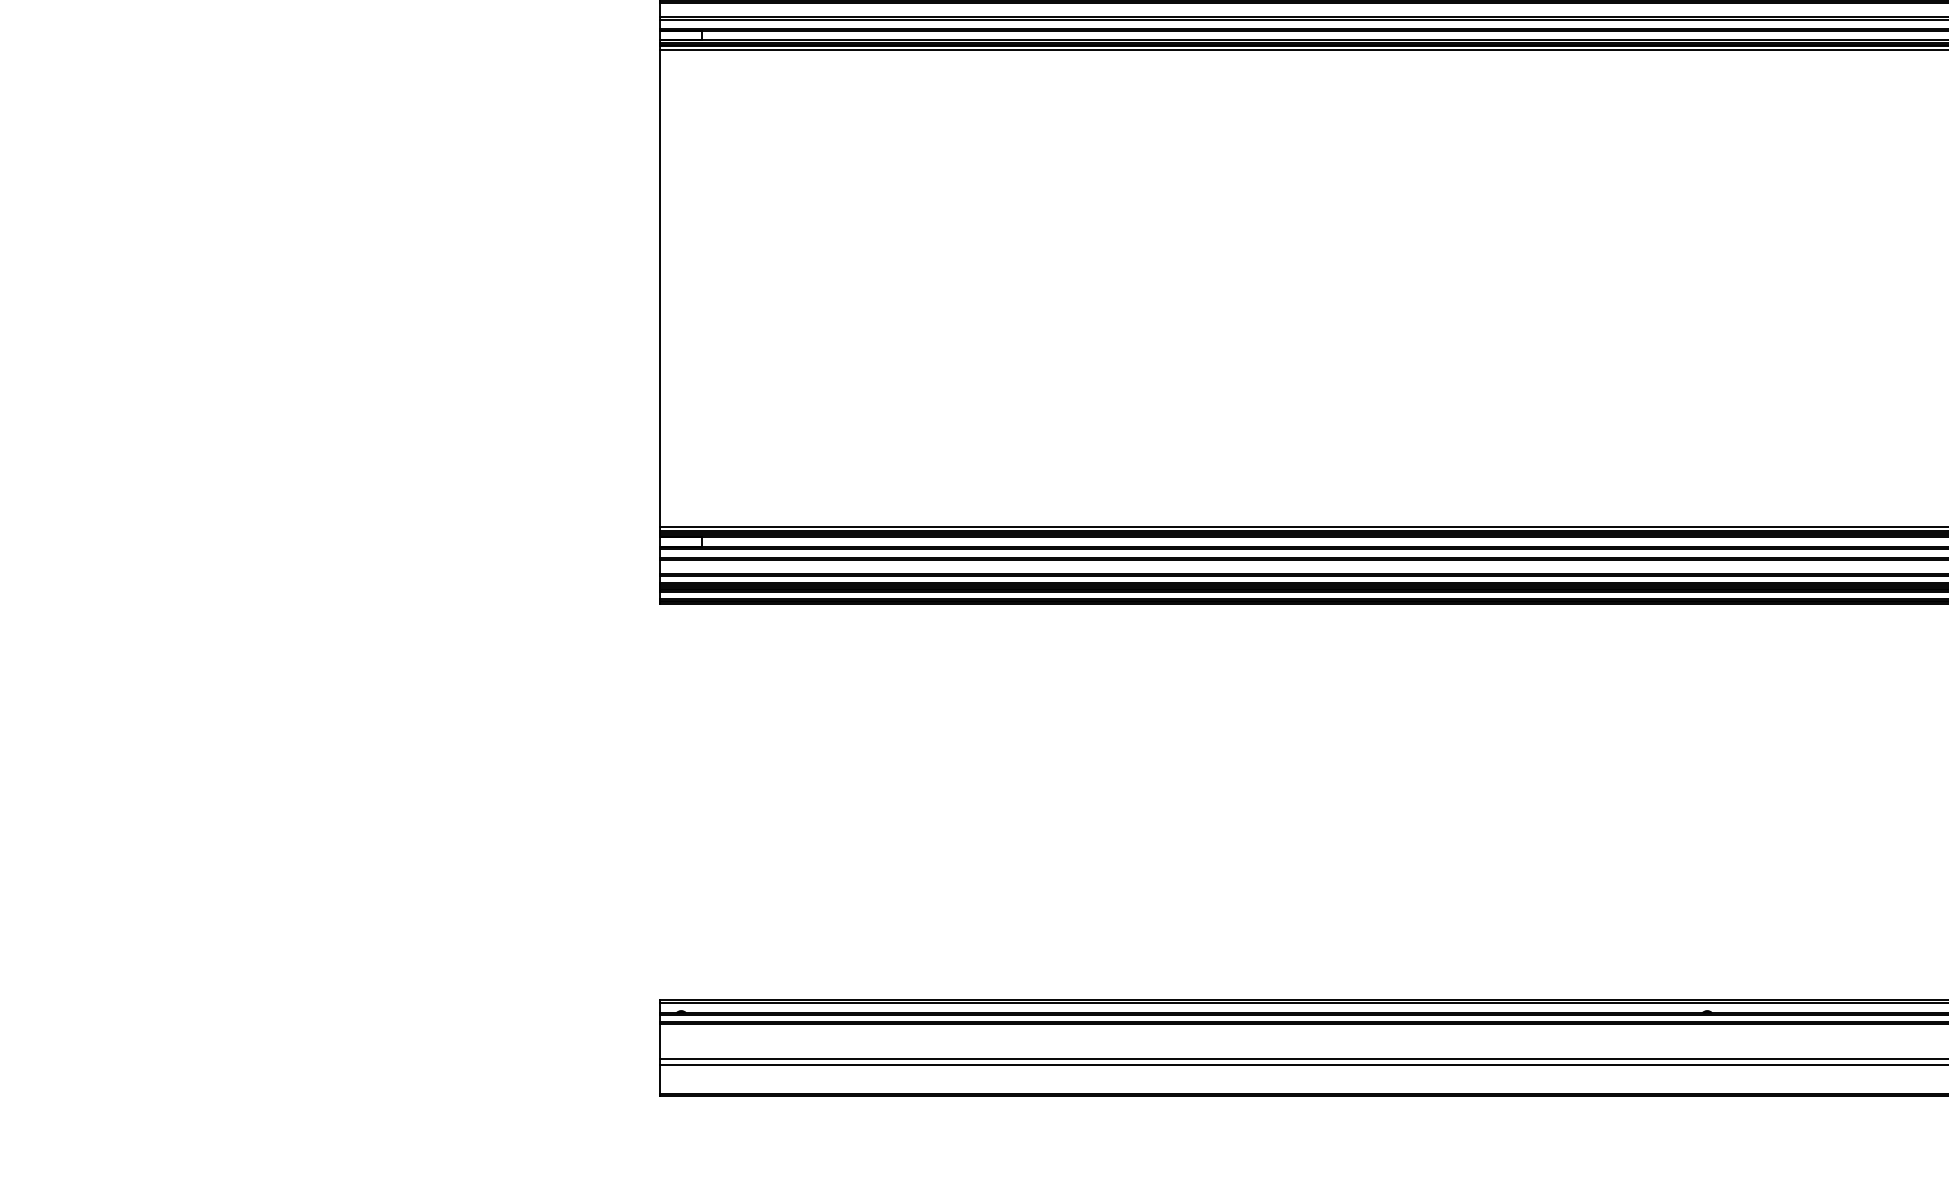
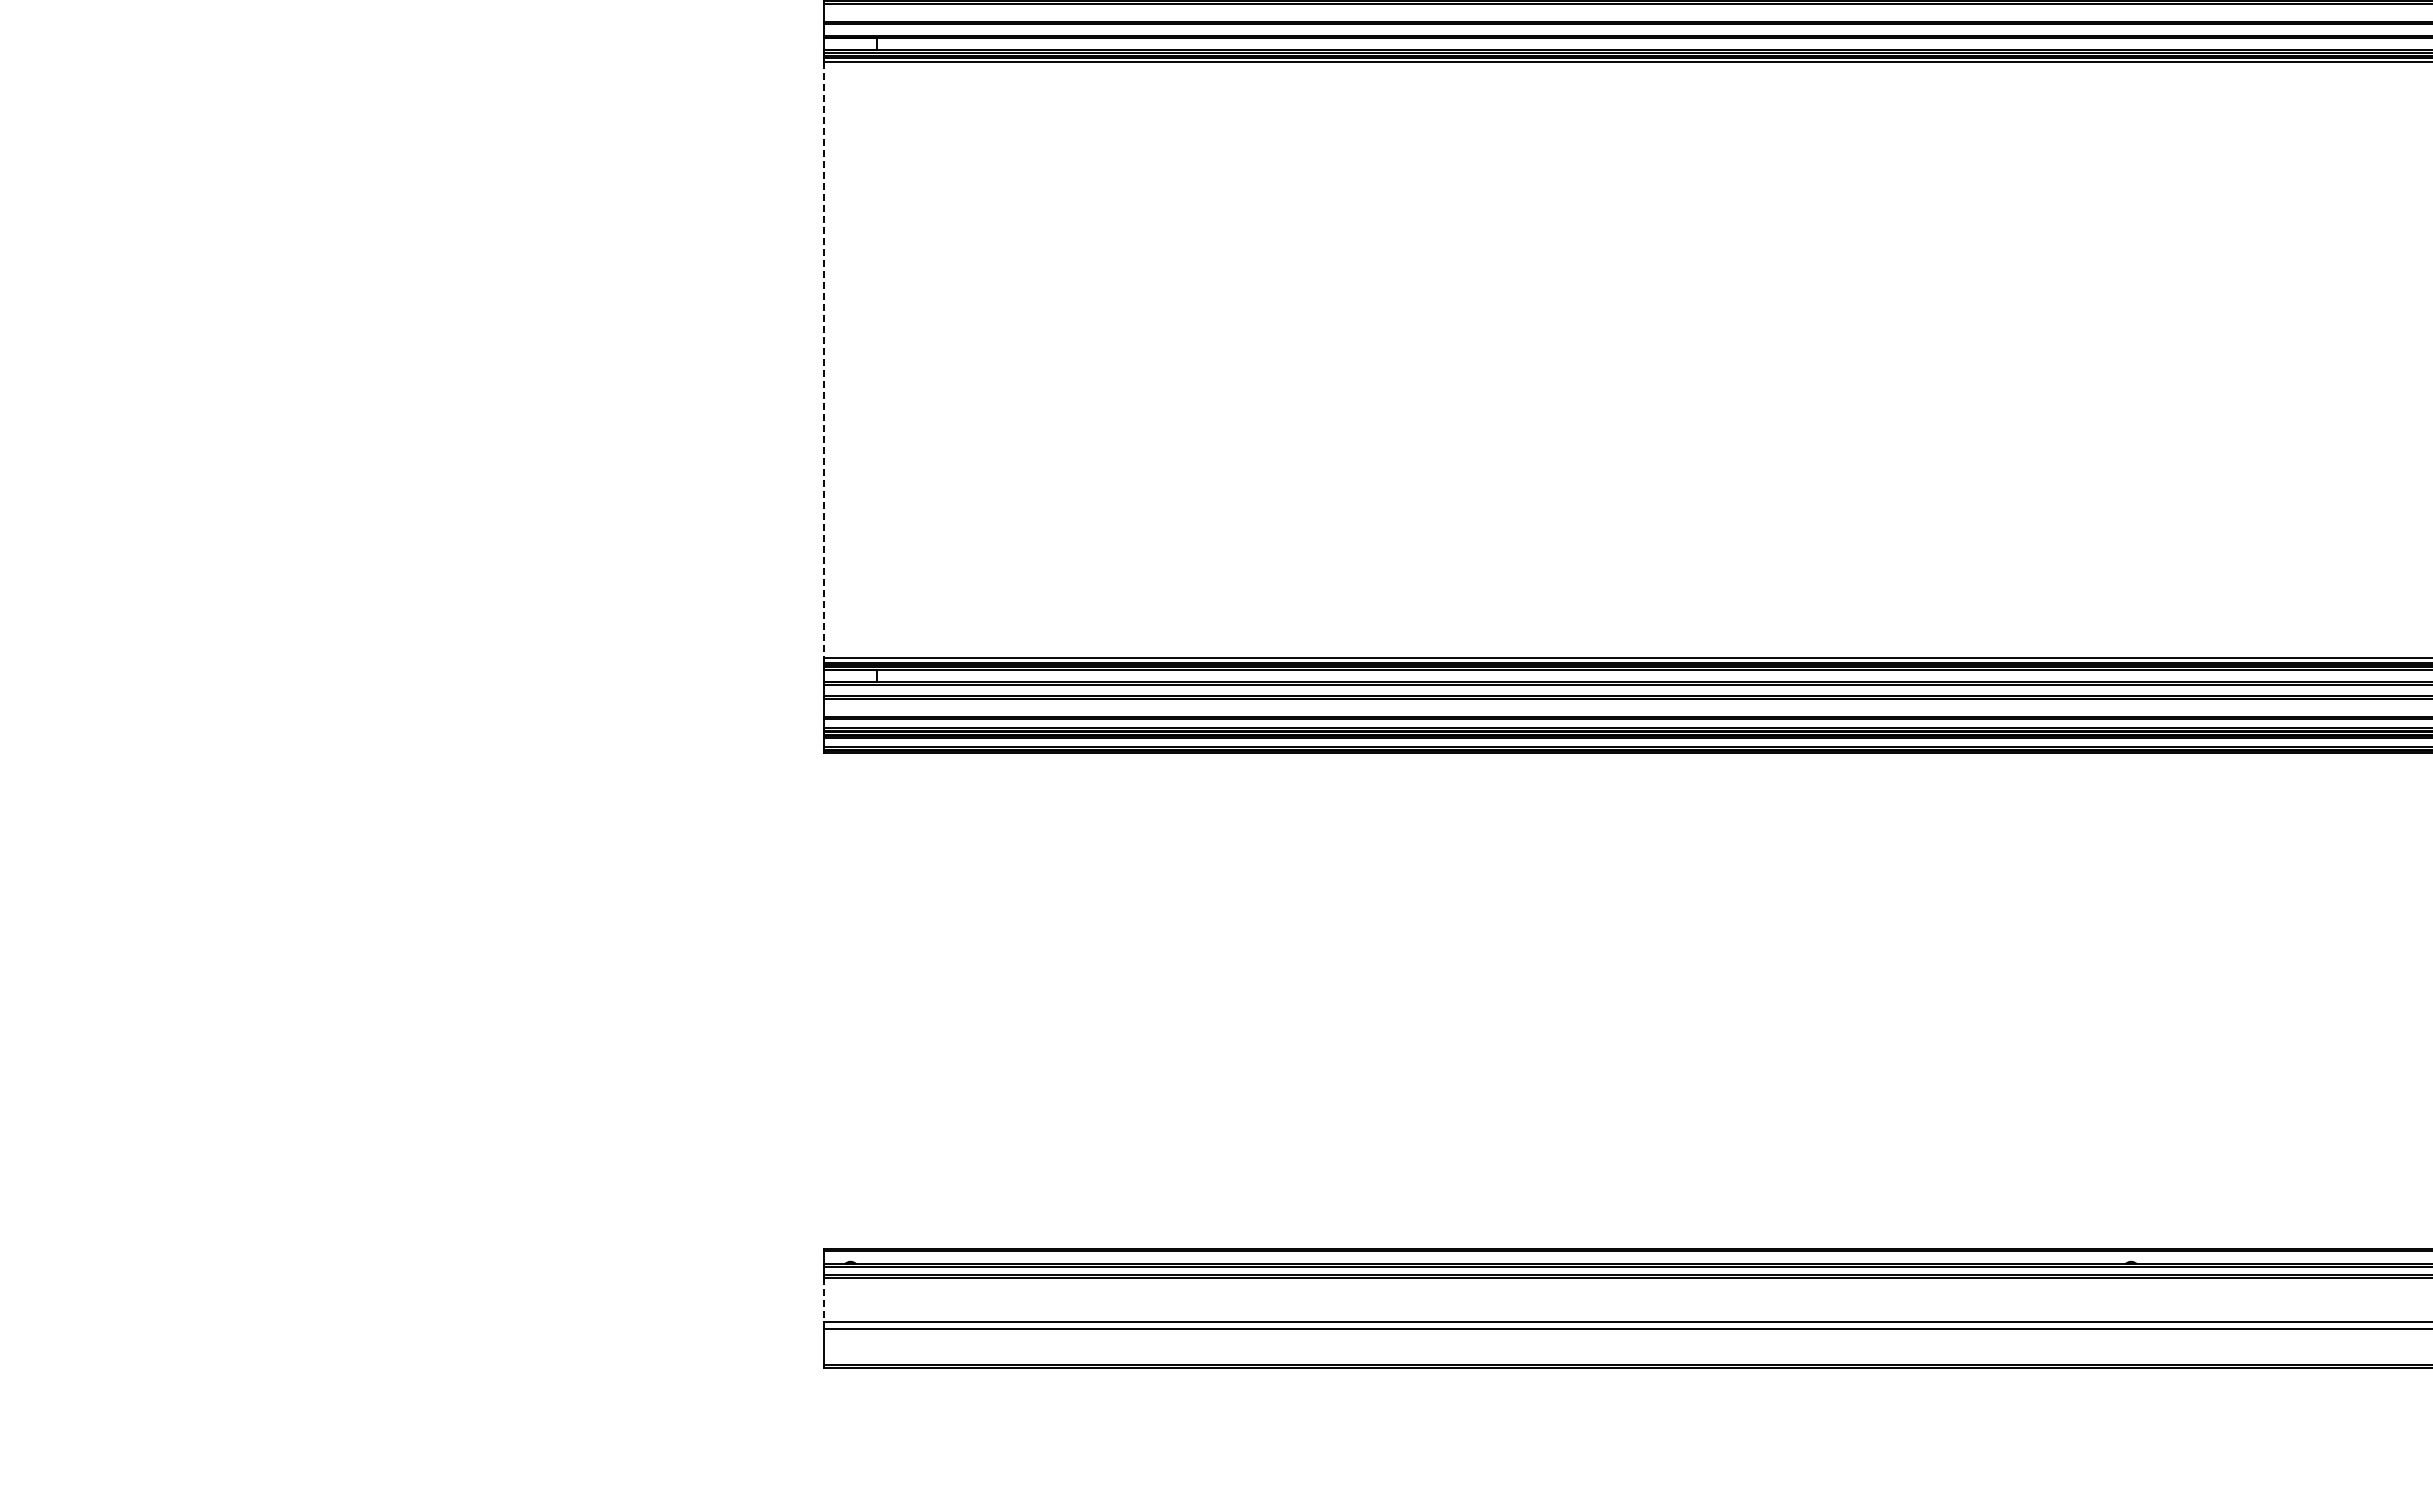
line: (660, 288) -> (824, 360), solid -> dashed
line: (660, 1042) -> (824, 1300), solid -> dashed

